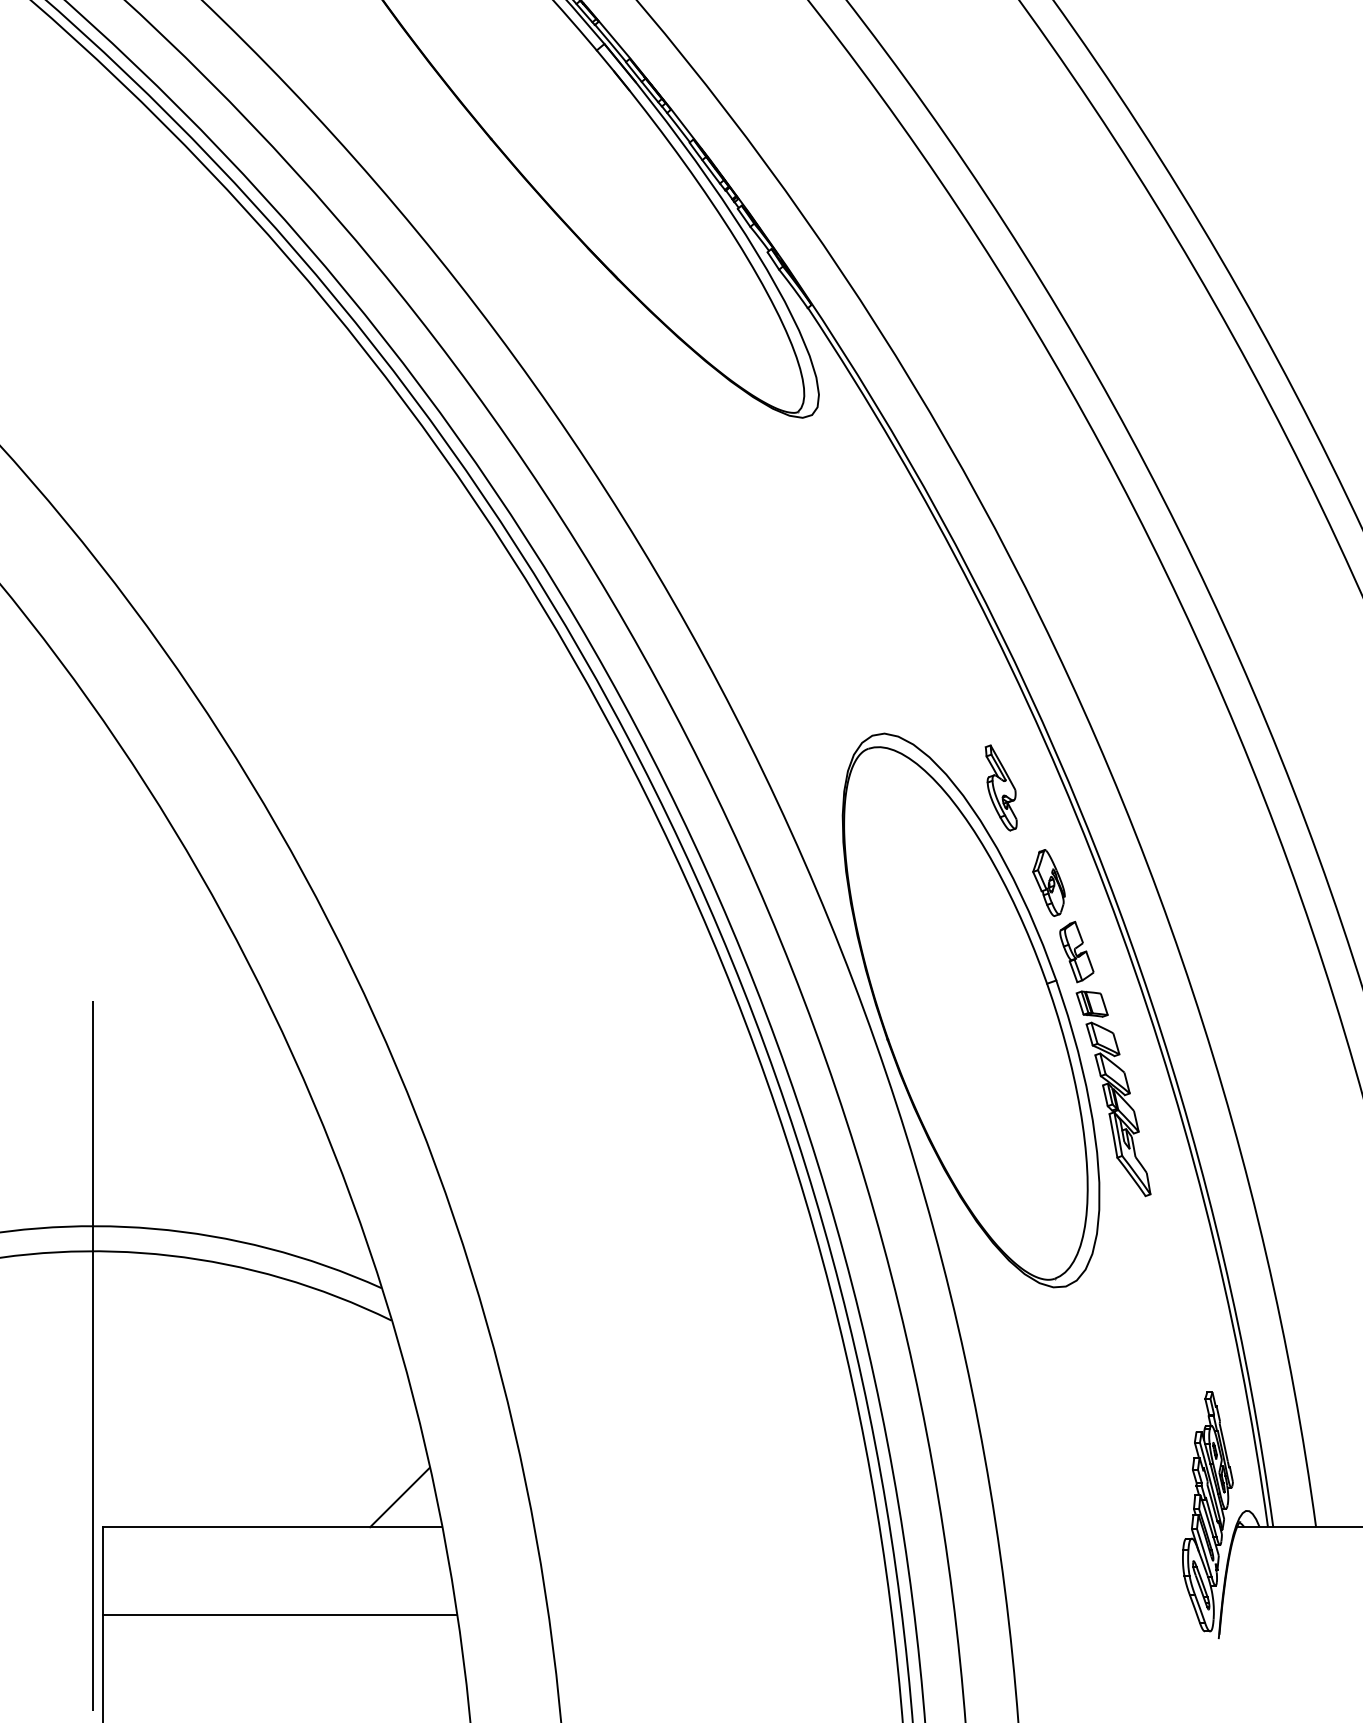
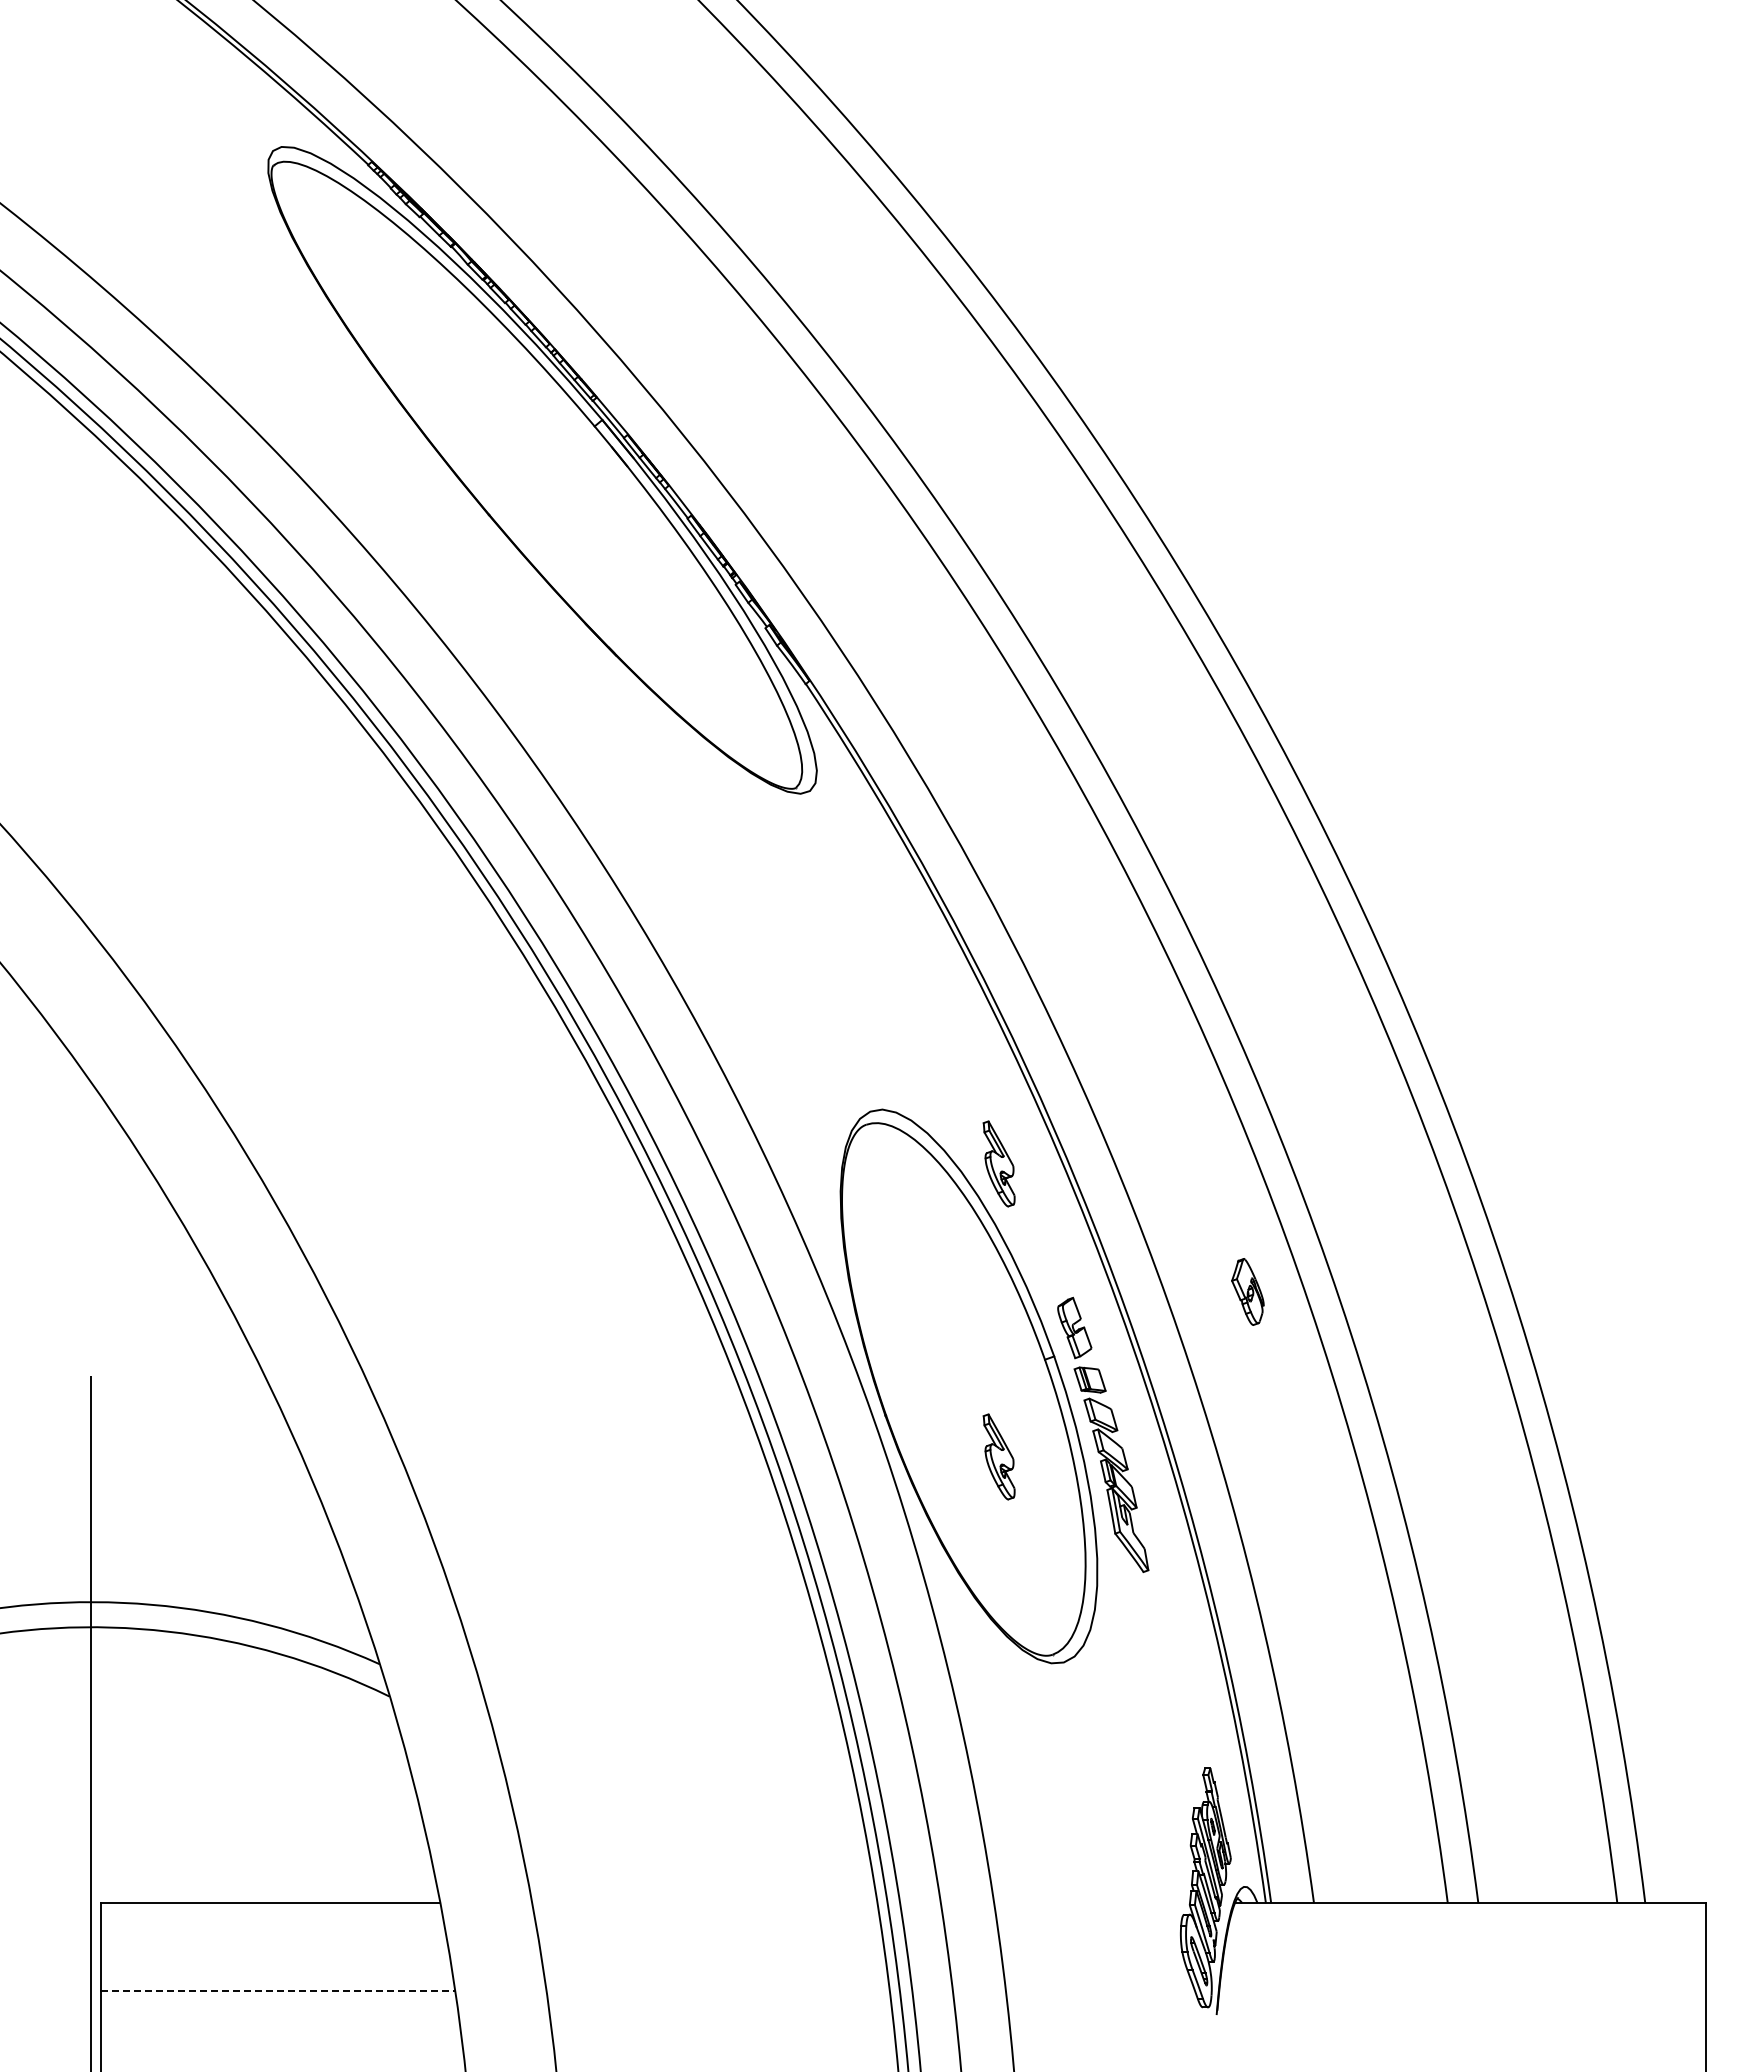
part: (1048, 882) -> (1247, 1291), moved
part: (1000, 1080) -> (998, 1456), added
line: (399, 1497) -> (397, 1873), removed
line: (280, 1615) -> (278, 1991), solid -> dashed

